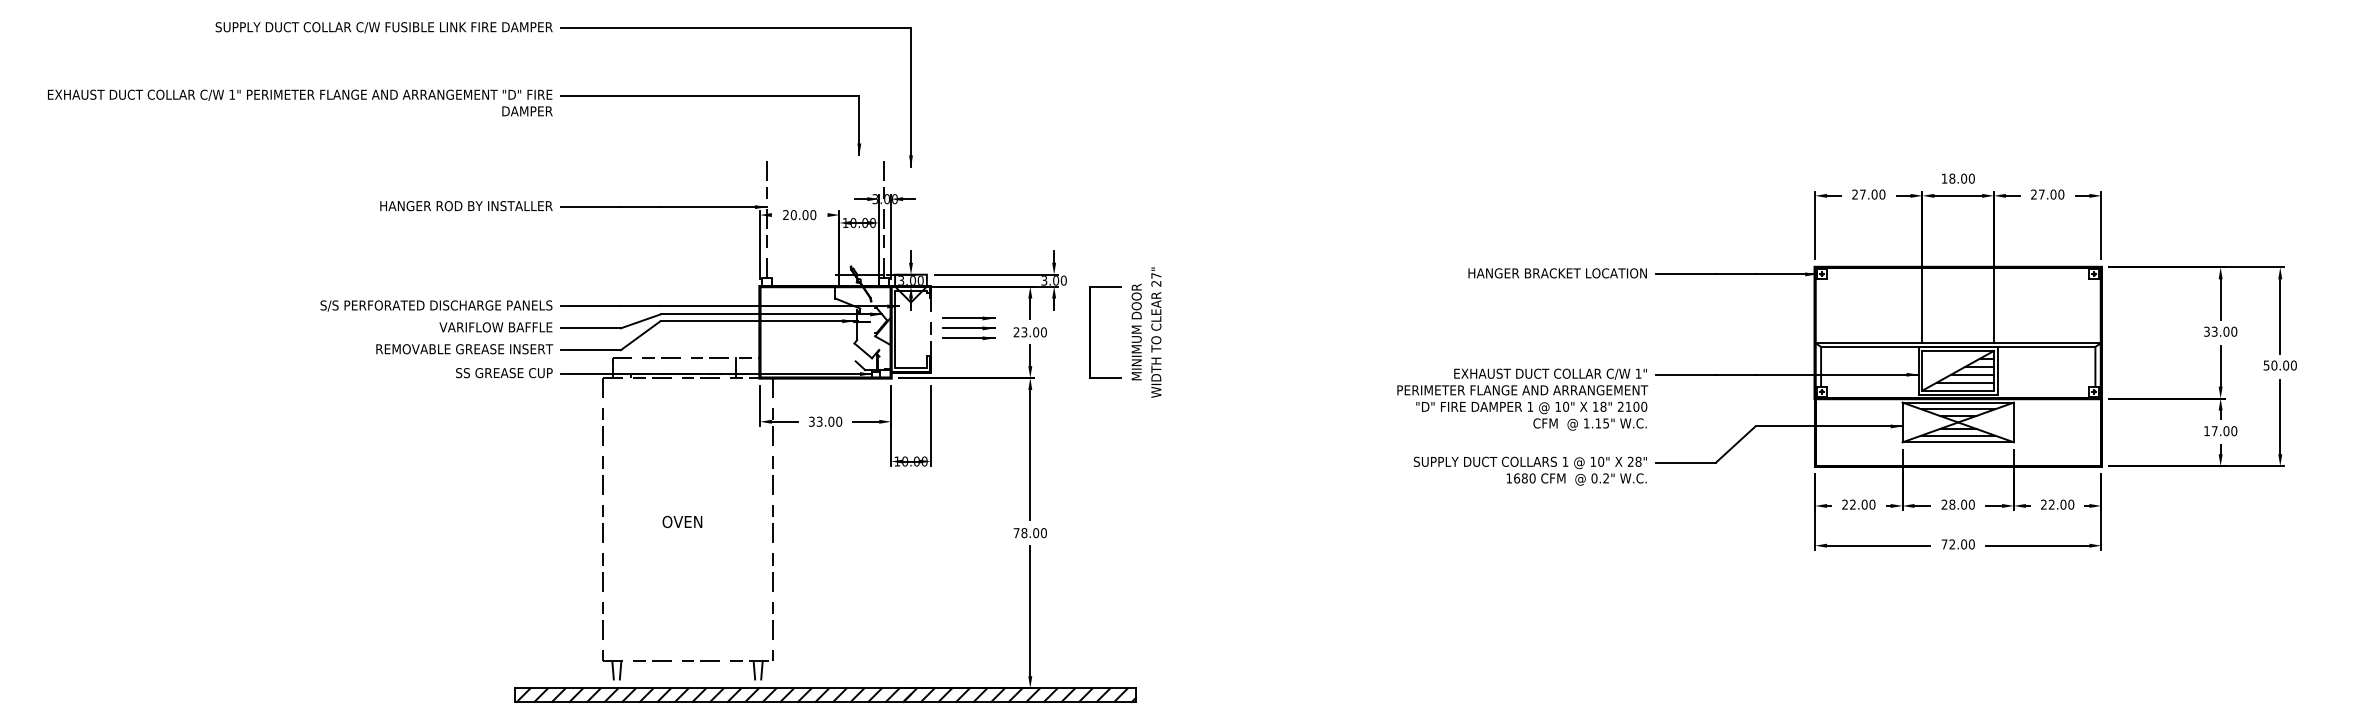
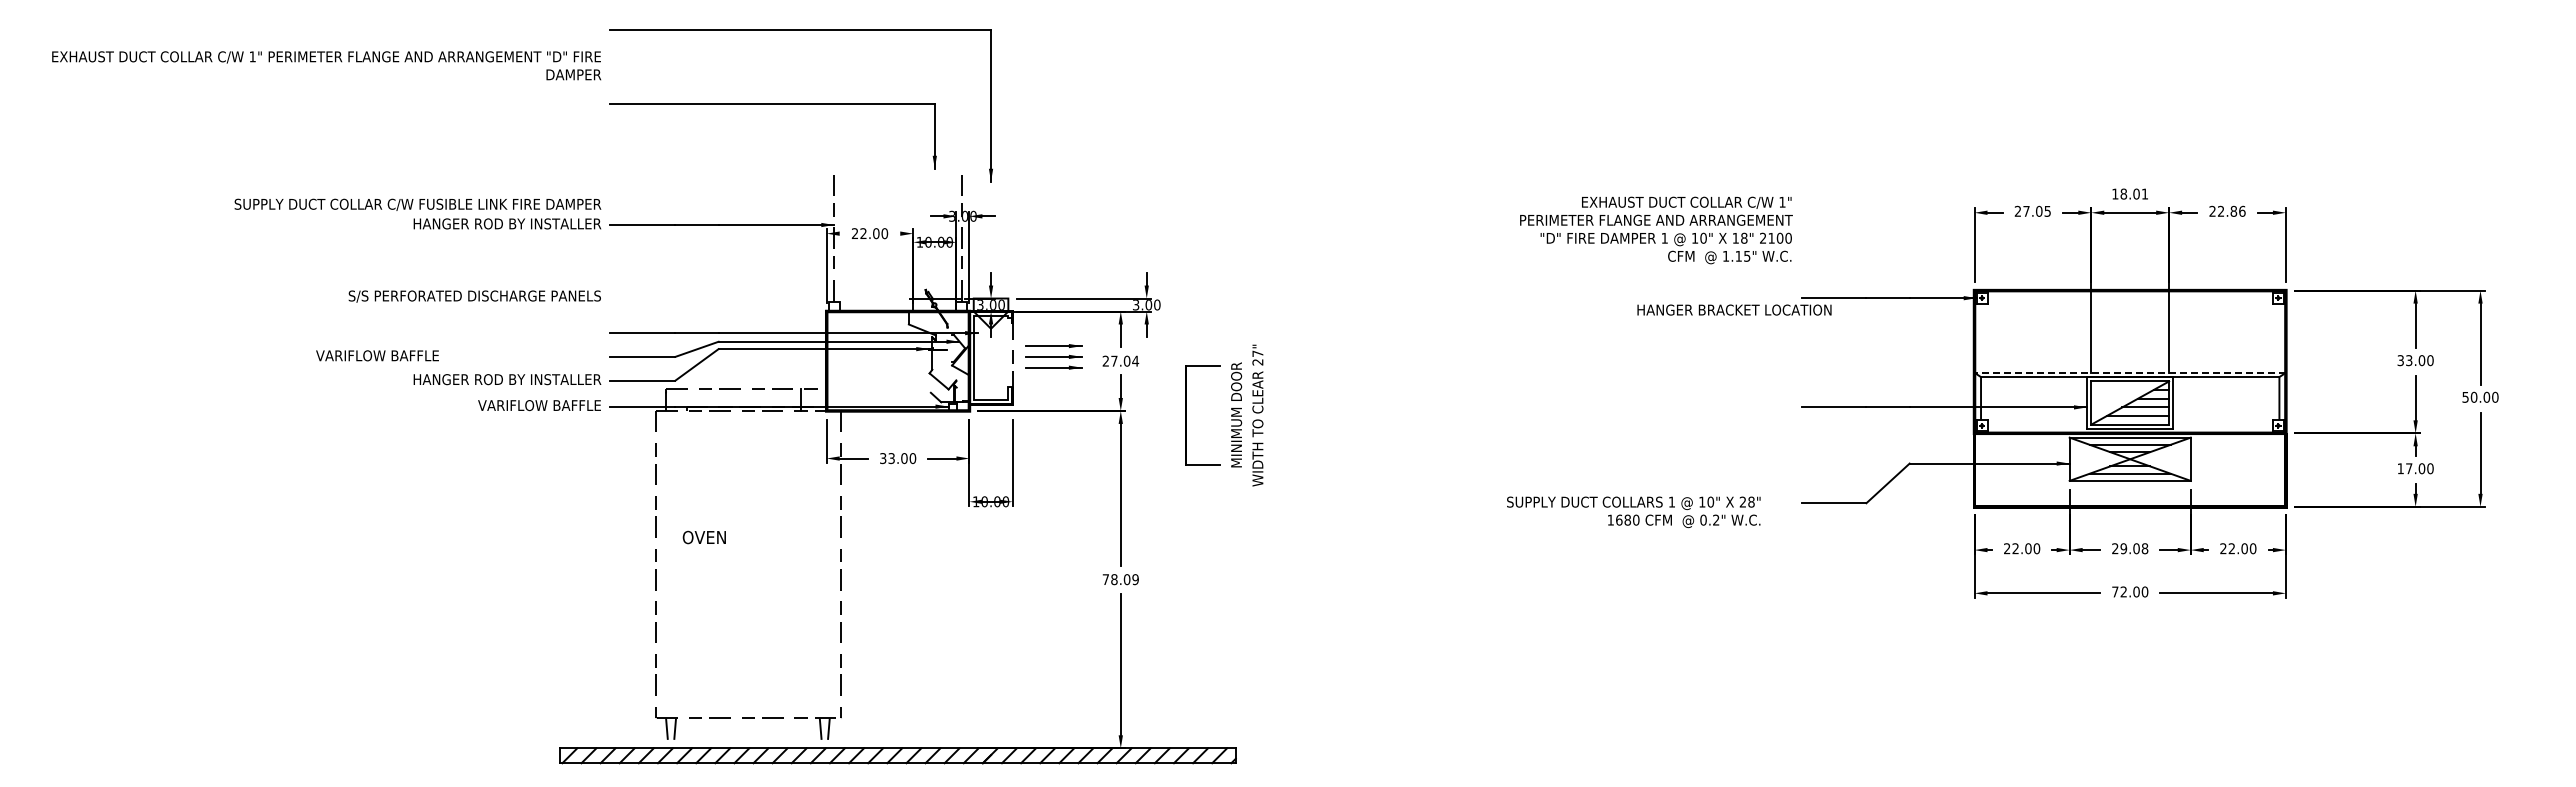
text: (383, 27) -> (417, 204), moved
text: (300, 102) -> (326, 65), moved
text: (1971, 178) -> (2144, 193), 18.00 -> 18.01
text: (1882, 193) -> (2047, 210), 27.00 -> 27.05
text: (2051, 193) -> (2231, 210), 27.00 -> 22.86
text: (793, 214) -> (863, 233), 20.00 -> 22.00
text: (1557, 272) -> (1734, 309), moved
text: (436, 305) -> (474, 296), moved
text: (495, 327) -> (377, 355), moved
text: (1034, 331) -> (1125, 360), 23.00 -> 27.04
part: (1132, 332) -> (1231, 415), moved
line: (1958, 342) -> (2130, 372), solid -> dashed
text: (464, 349) -> (505, 379), REMOVABLE GREASE INSERT -> HANGER ROD BY INSTALLER
text: (495, 373) -> (539, 405), SS GREASE CUP -> VARIFLOW BAFFLE
text: (1522, 399) -> (1656, 230), moved
text: (1530, 471) -> (1633, 512), moved
text: (1962, 504) -> (2134, 548), 28.00 -> 29.08
text: (681, 521) -> (703, 537), moved
text: (1043, 532) -> (1135, 579), 78.00 -> 78.09

